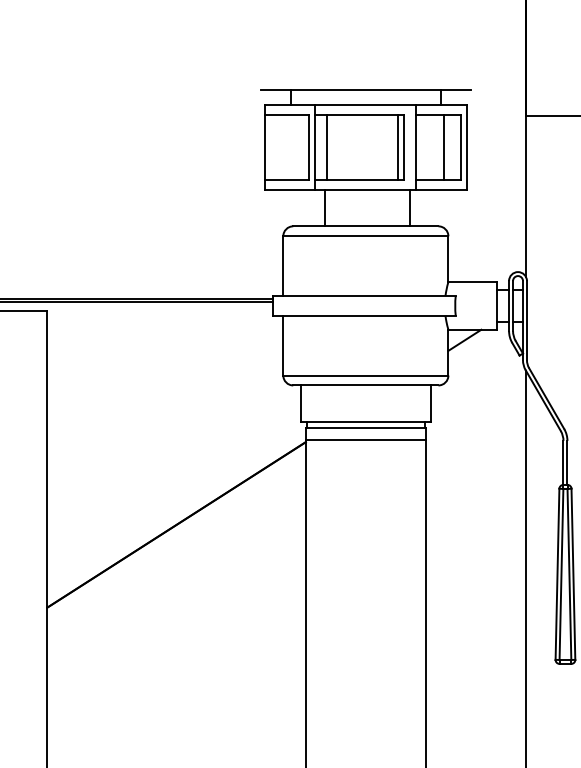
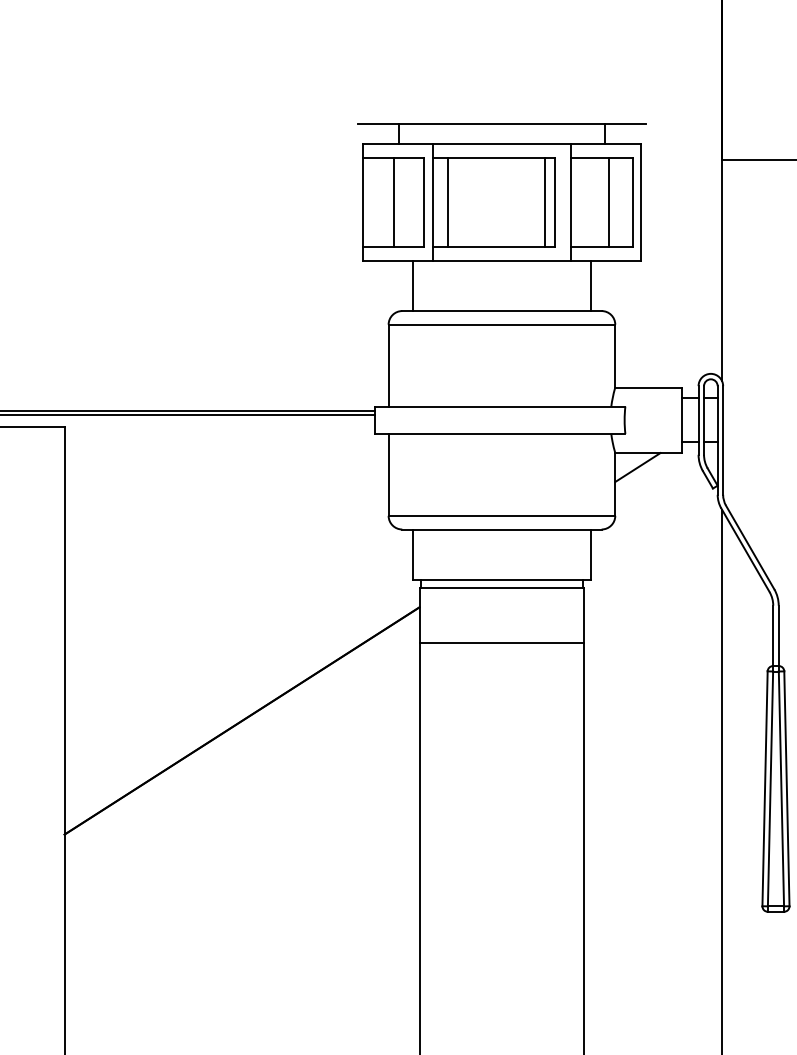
line: (286, 147) -> (393, 202), added
line: (324, 207) -> (413, 285), moved
line: (409, 207) -> (590, 285), moved
line: (365, 440) -> (501, 642), moved

